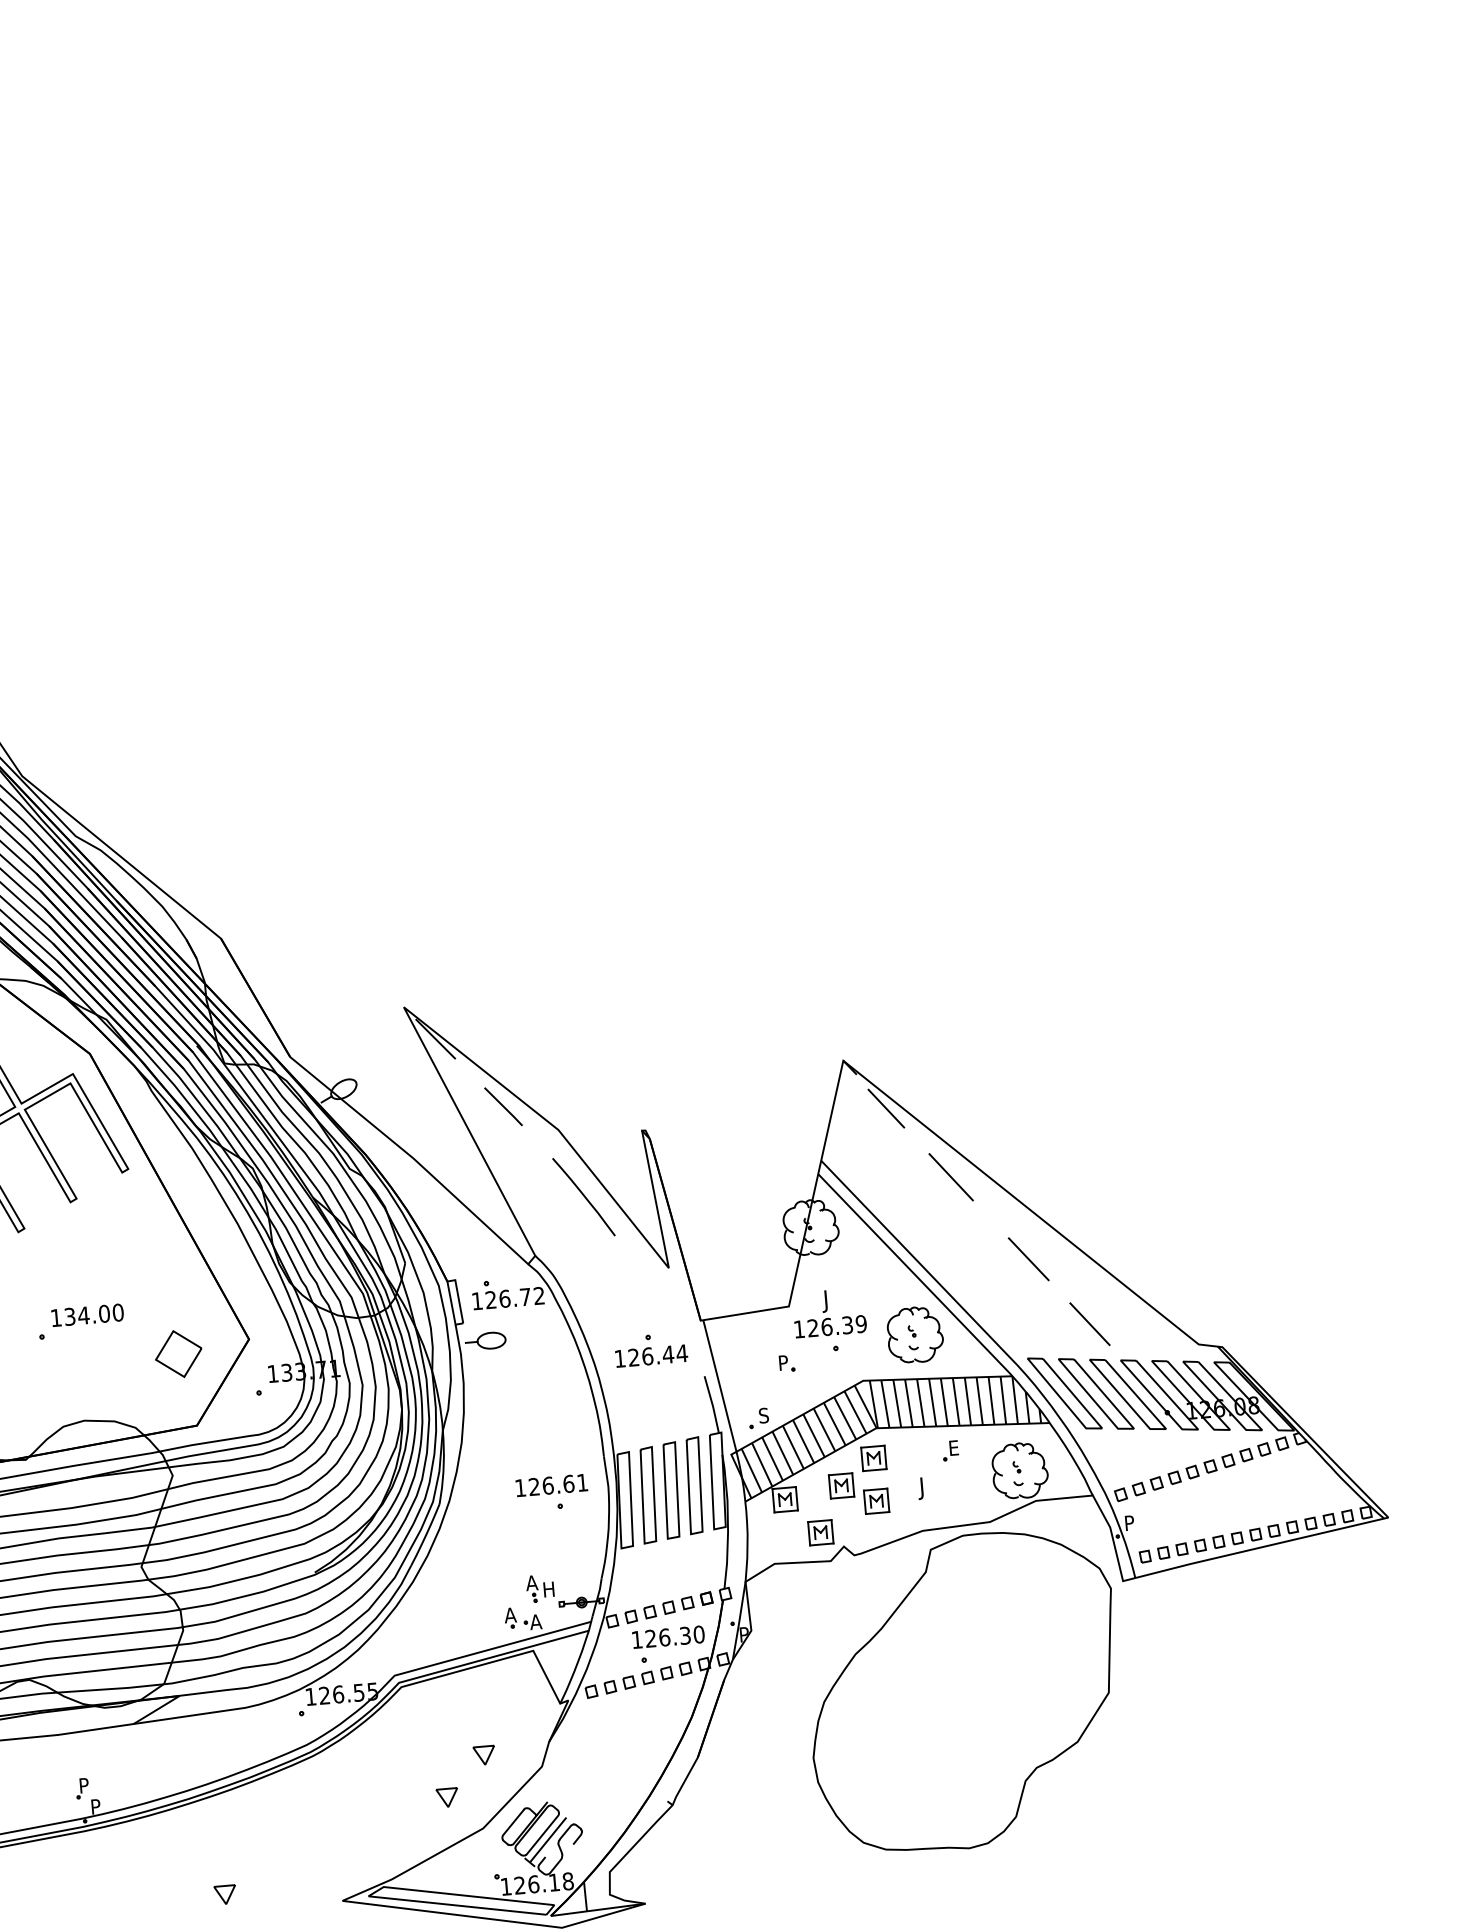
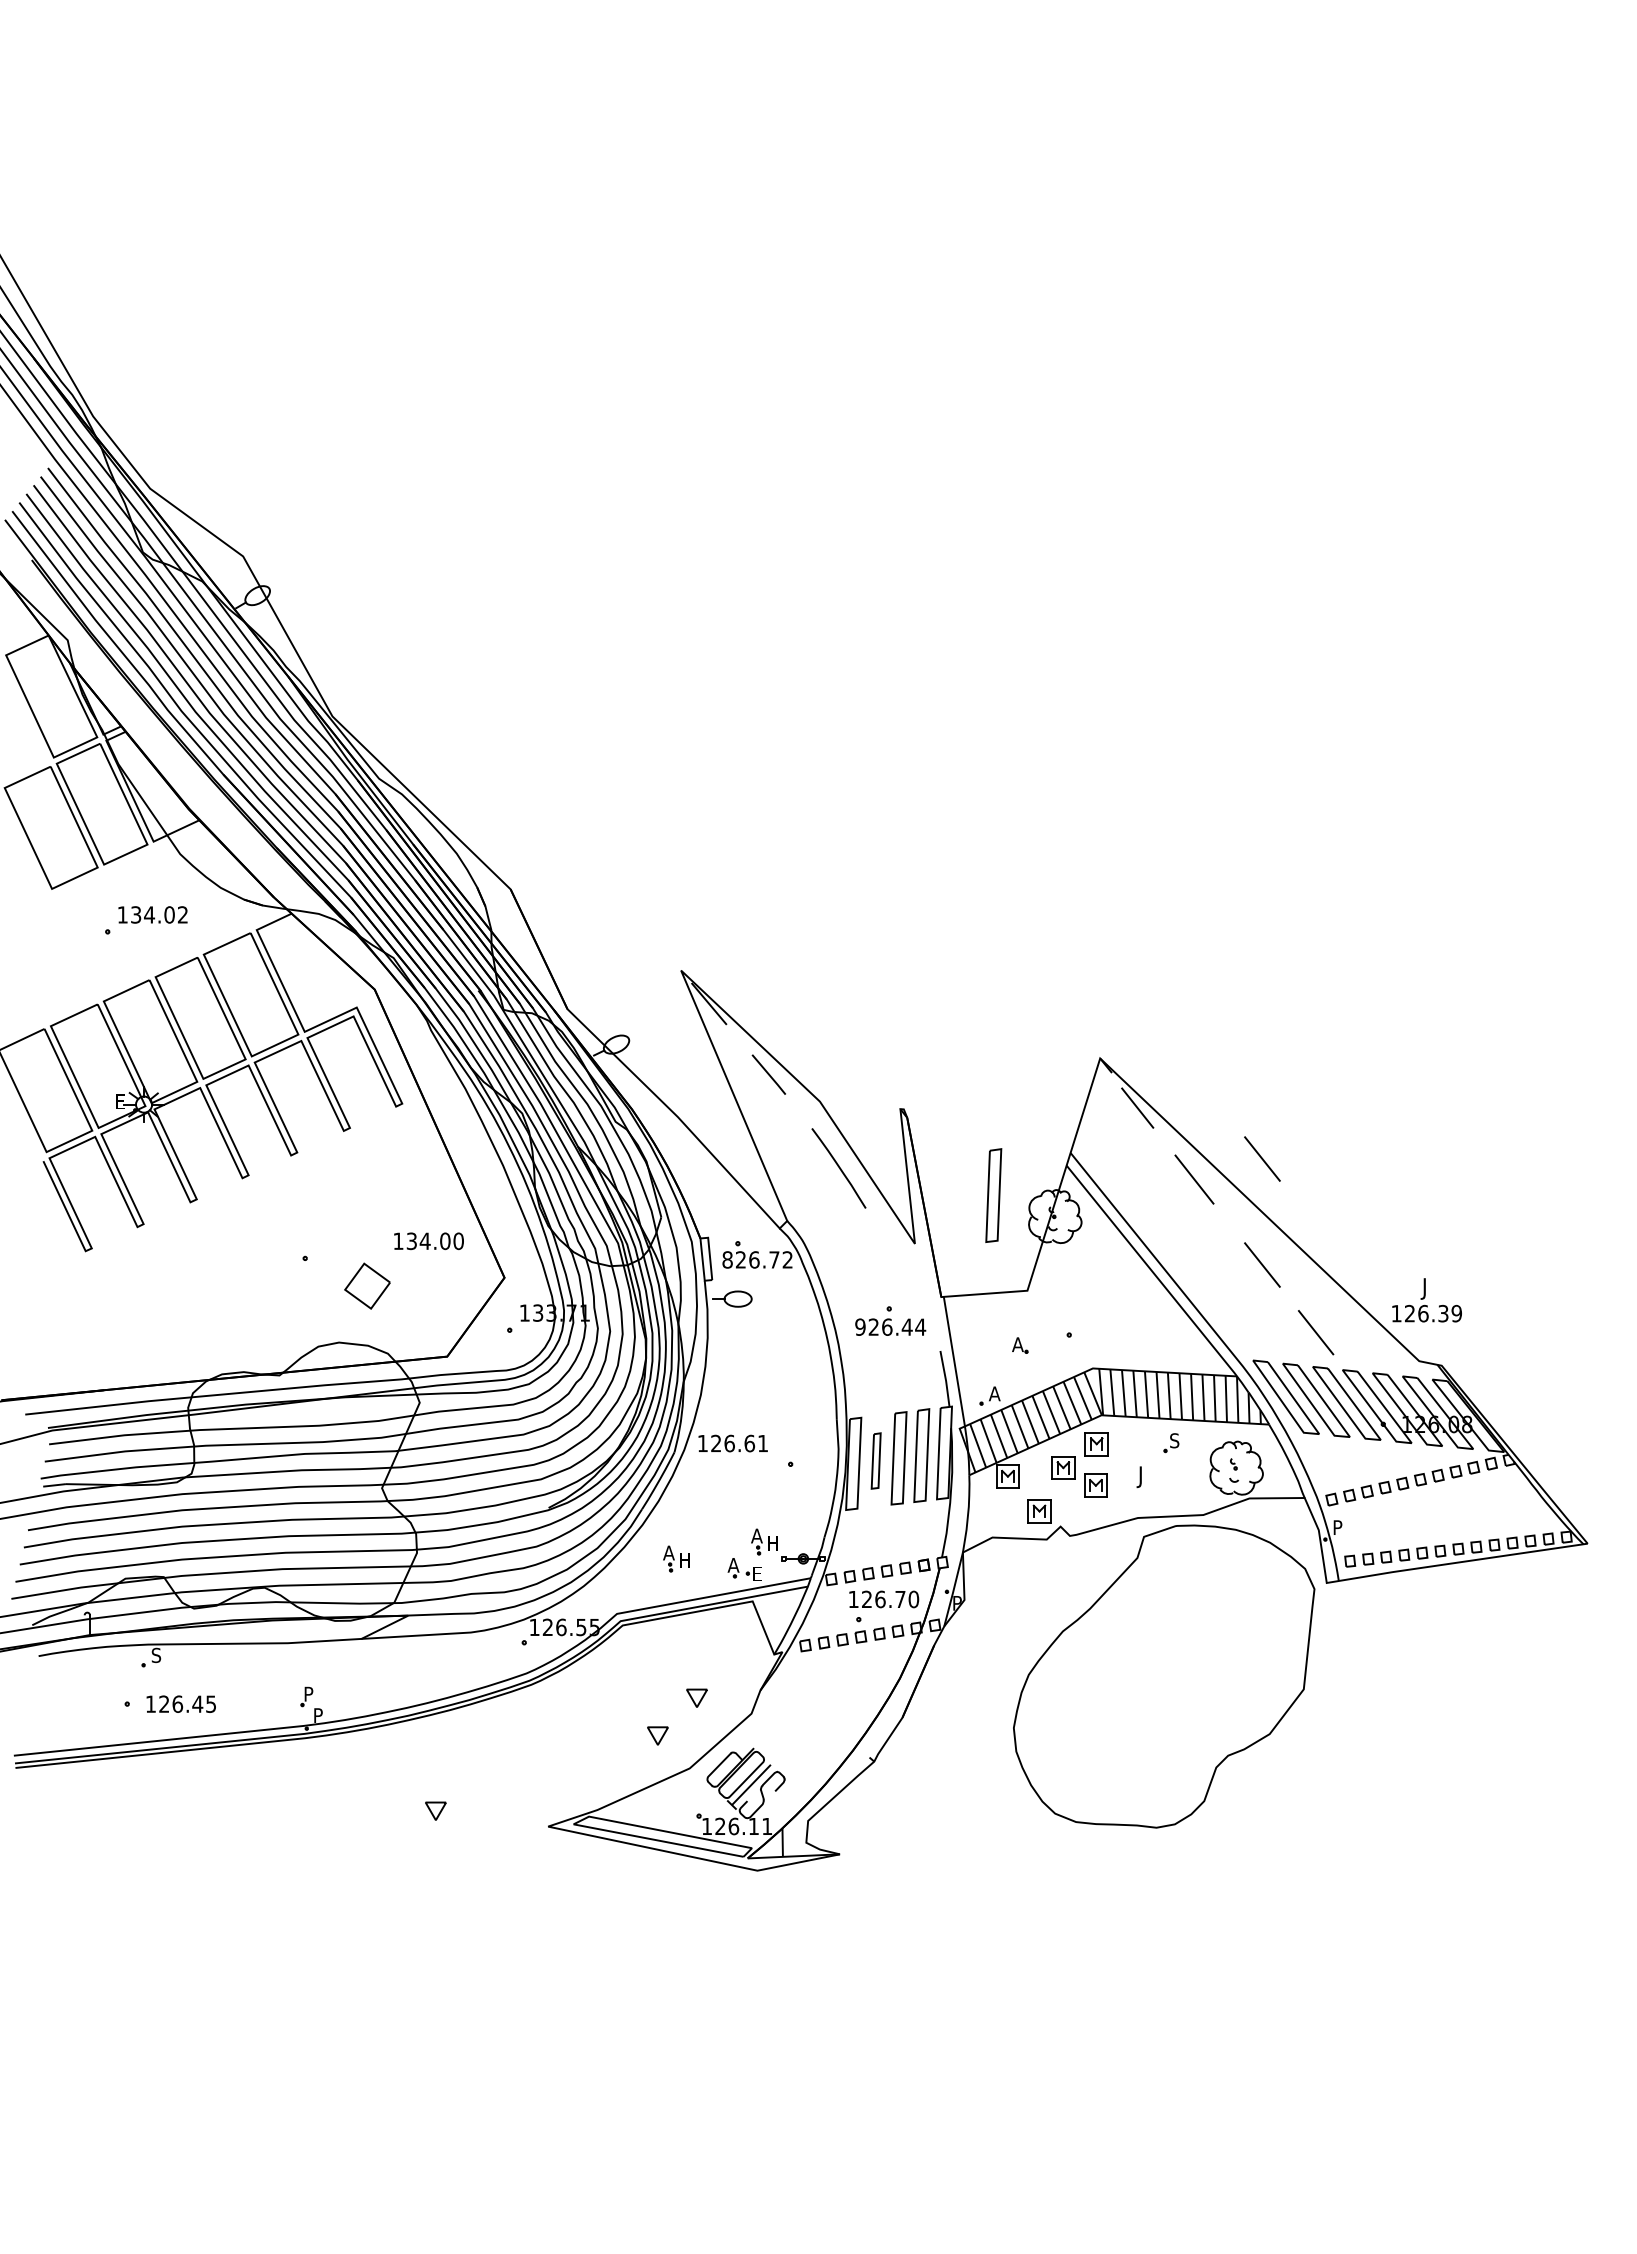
line: (1019, 1149) -> (1262, 1158), added
part: (745, 1211) -> (993, 1195), added
text: (477, 1300) -> (727, 1259), 126.72 -> 826.72
text: (828, 1313) -> (1426, 1300), moved
text: (87, 1315) -> (428, 1241), moved
part: (914, 1334) -> (1146, 1328), removed
part: (178, 1353) -> (367, 1285), moved
text: (620, 1358) -> (860, 1326), 126.44 -> 926.44
text: (783, 1362) -> (1017, 1344), P -> A
text: (764, 1415) -> (994, 1393), S -> A
text: (953, 1447) -> (1174, 1440), E -> S
text: (551, 1485) -> (732, 1443), moved
part: (647, 1494) -> (875, 1460), size x0.6
part: (451, 1613) -> (676, 1558), added
text: (535, 1621) -> (757, 1573), A -> E
text: (685, 1635) -> (900, 1599), 126.30 -> 126.70
text: (568, 1881) -> (767, 1826), 126.18 -> 126.11

